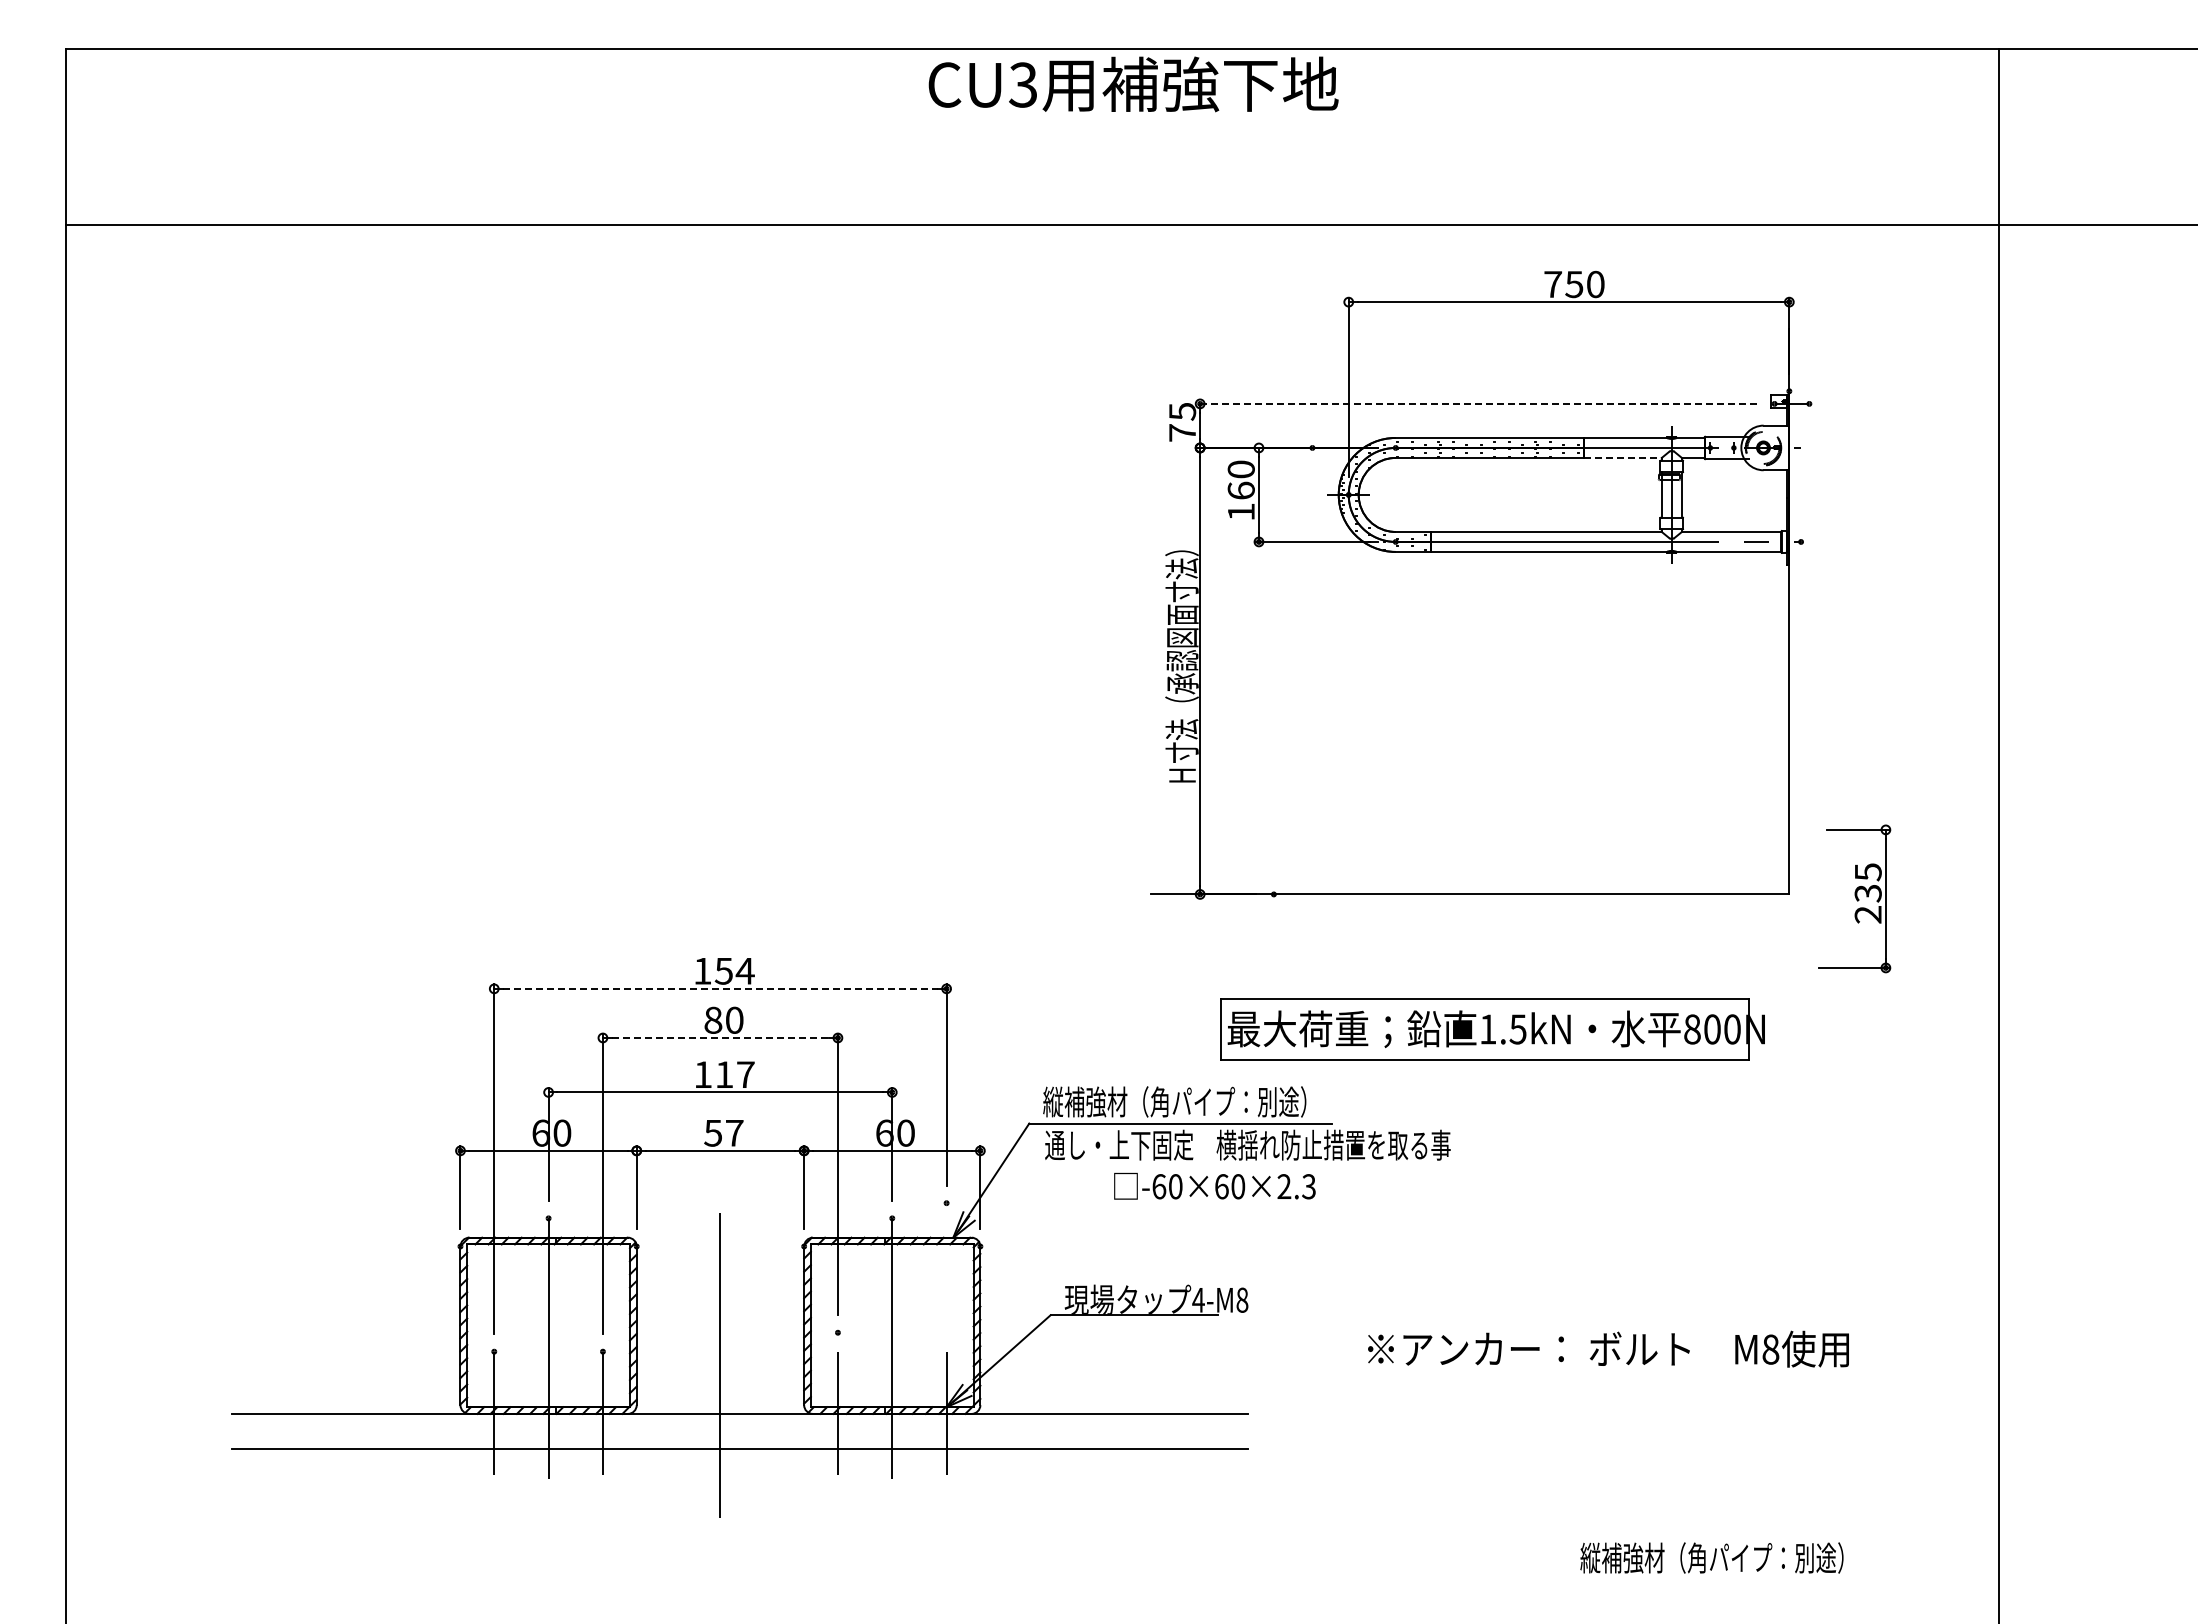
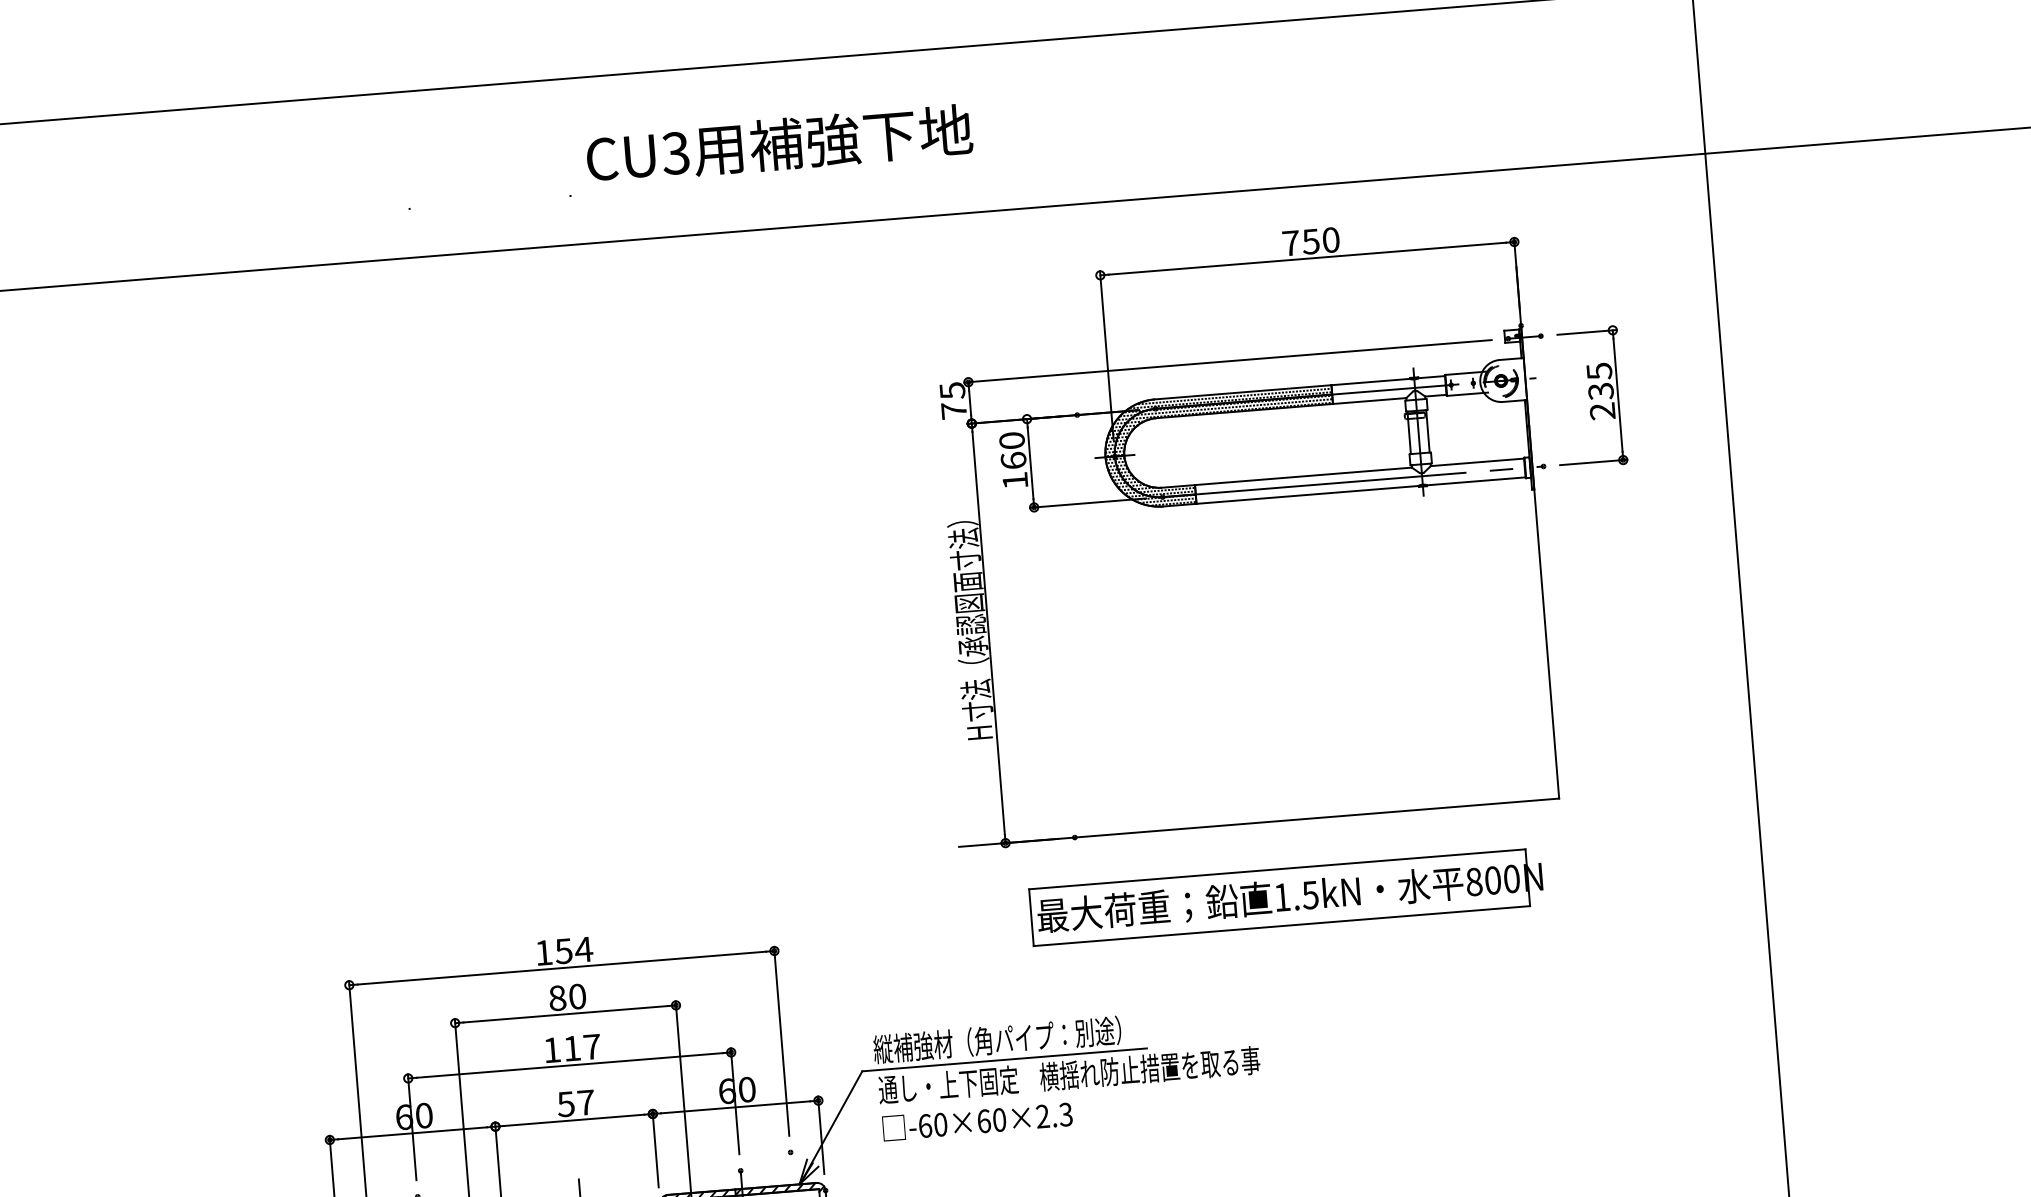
text: (1133, 84) -> (779, 144), moved
line: (1476, 403) -> (1228, 360), dashed -> solid
line: (1623, 457) -> (1370, 400), dashed -> solid
part: (1854, 898) -> (1588, 397), moved
line: (720, 988) -> (561, 967), dashed -> solid
part: (1492, 1029) -> (1286, 897), moved
line: (720, 1037) -> (565, 1013), dashed -> solid
text: (1214, 1185) -> (977, 1120), moved

